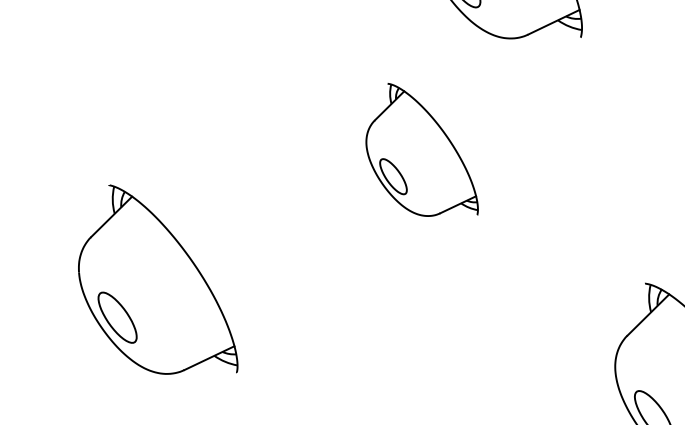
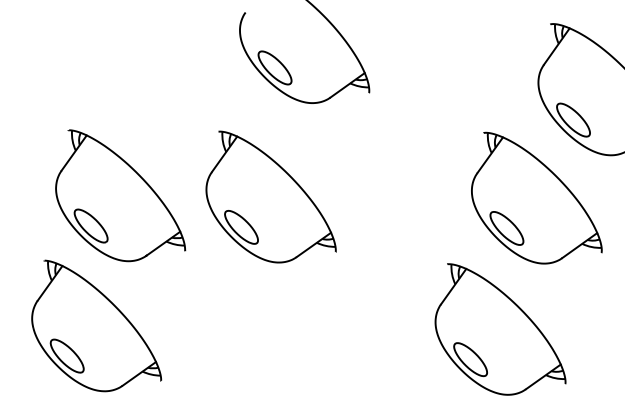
part: (225, 116) -> (120, 195), added
part: (425, 152) -> (270, 196), size x1.43

